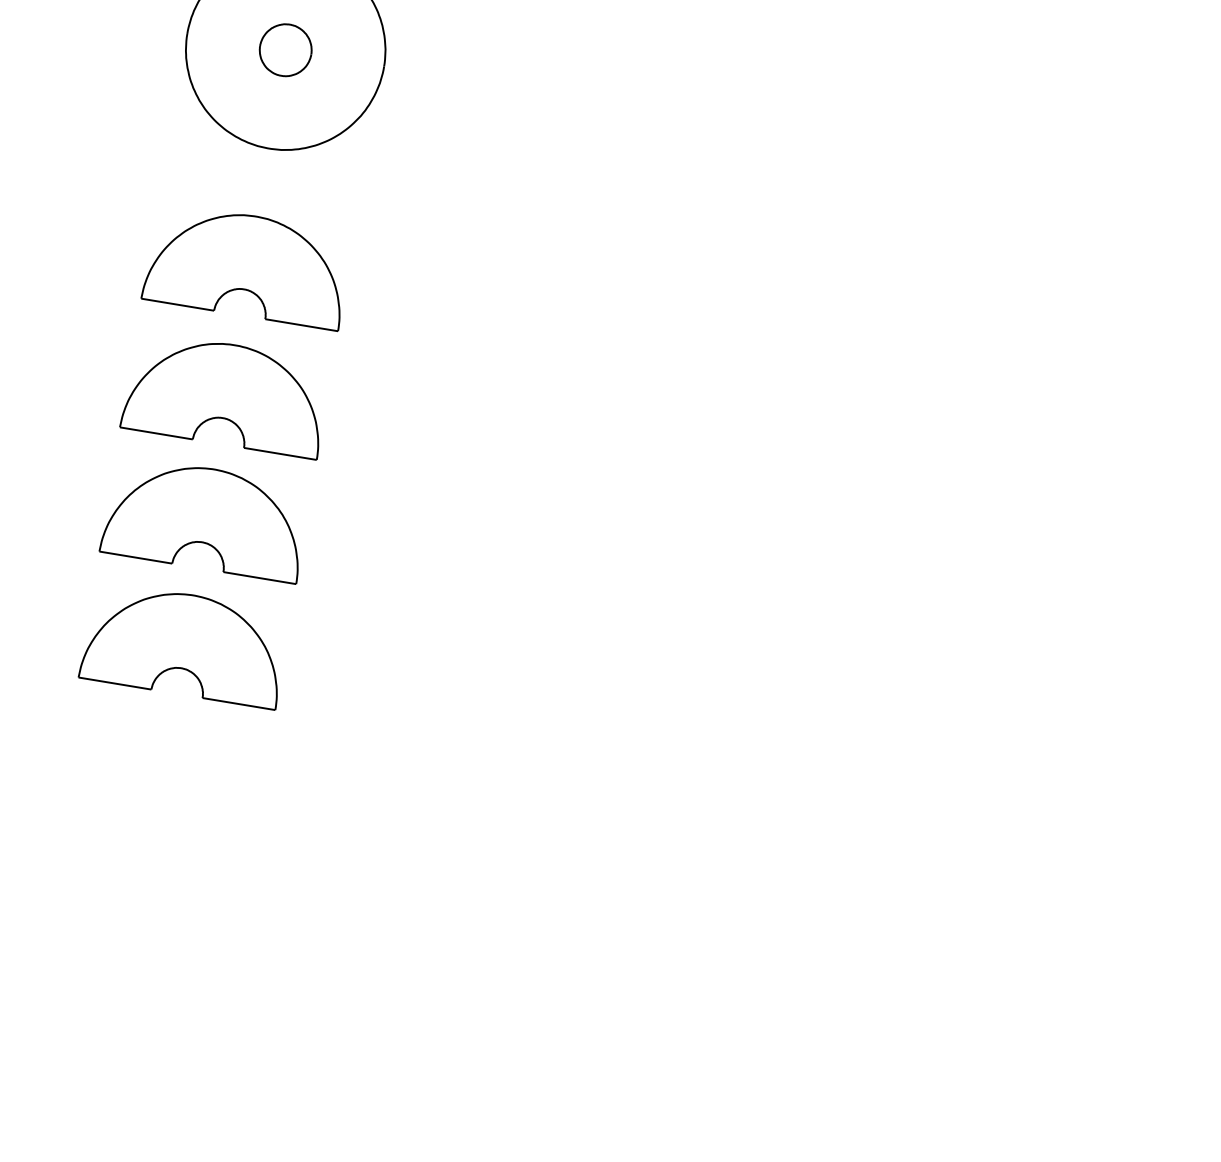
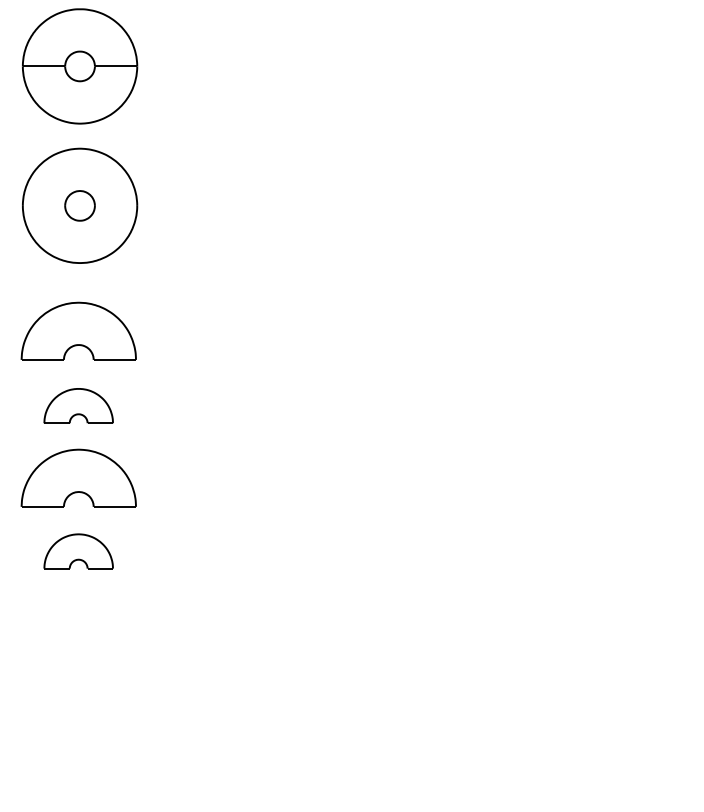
part: (226, 393) -> (78, 405), size x0.6
part: (184, 644) -> (78, 551), size x0.6

